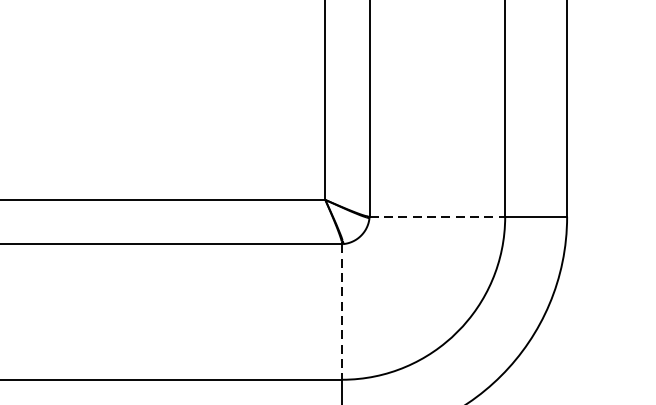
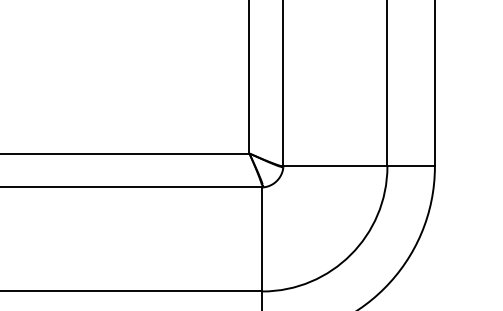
line: (437, 216) -> (335, 166), dashed -> solid
line: (342, 312) -> (262, 239), dashed -> solid

